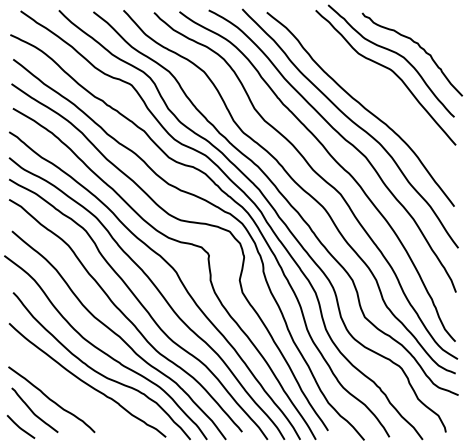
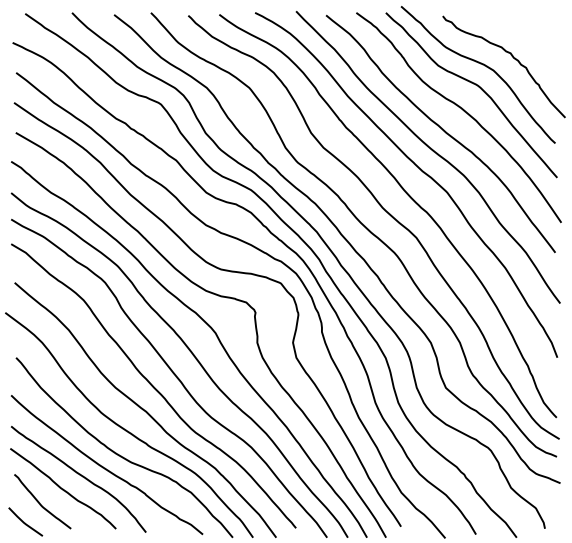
curve: (379, 91) -> (463, 111), added
curve: (65, 388) -> (79, 475), added

